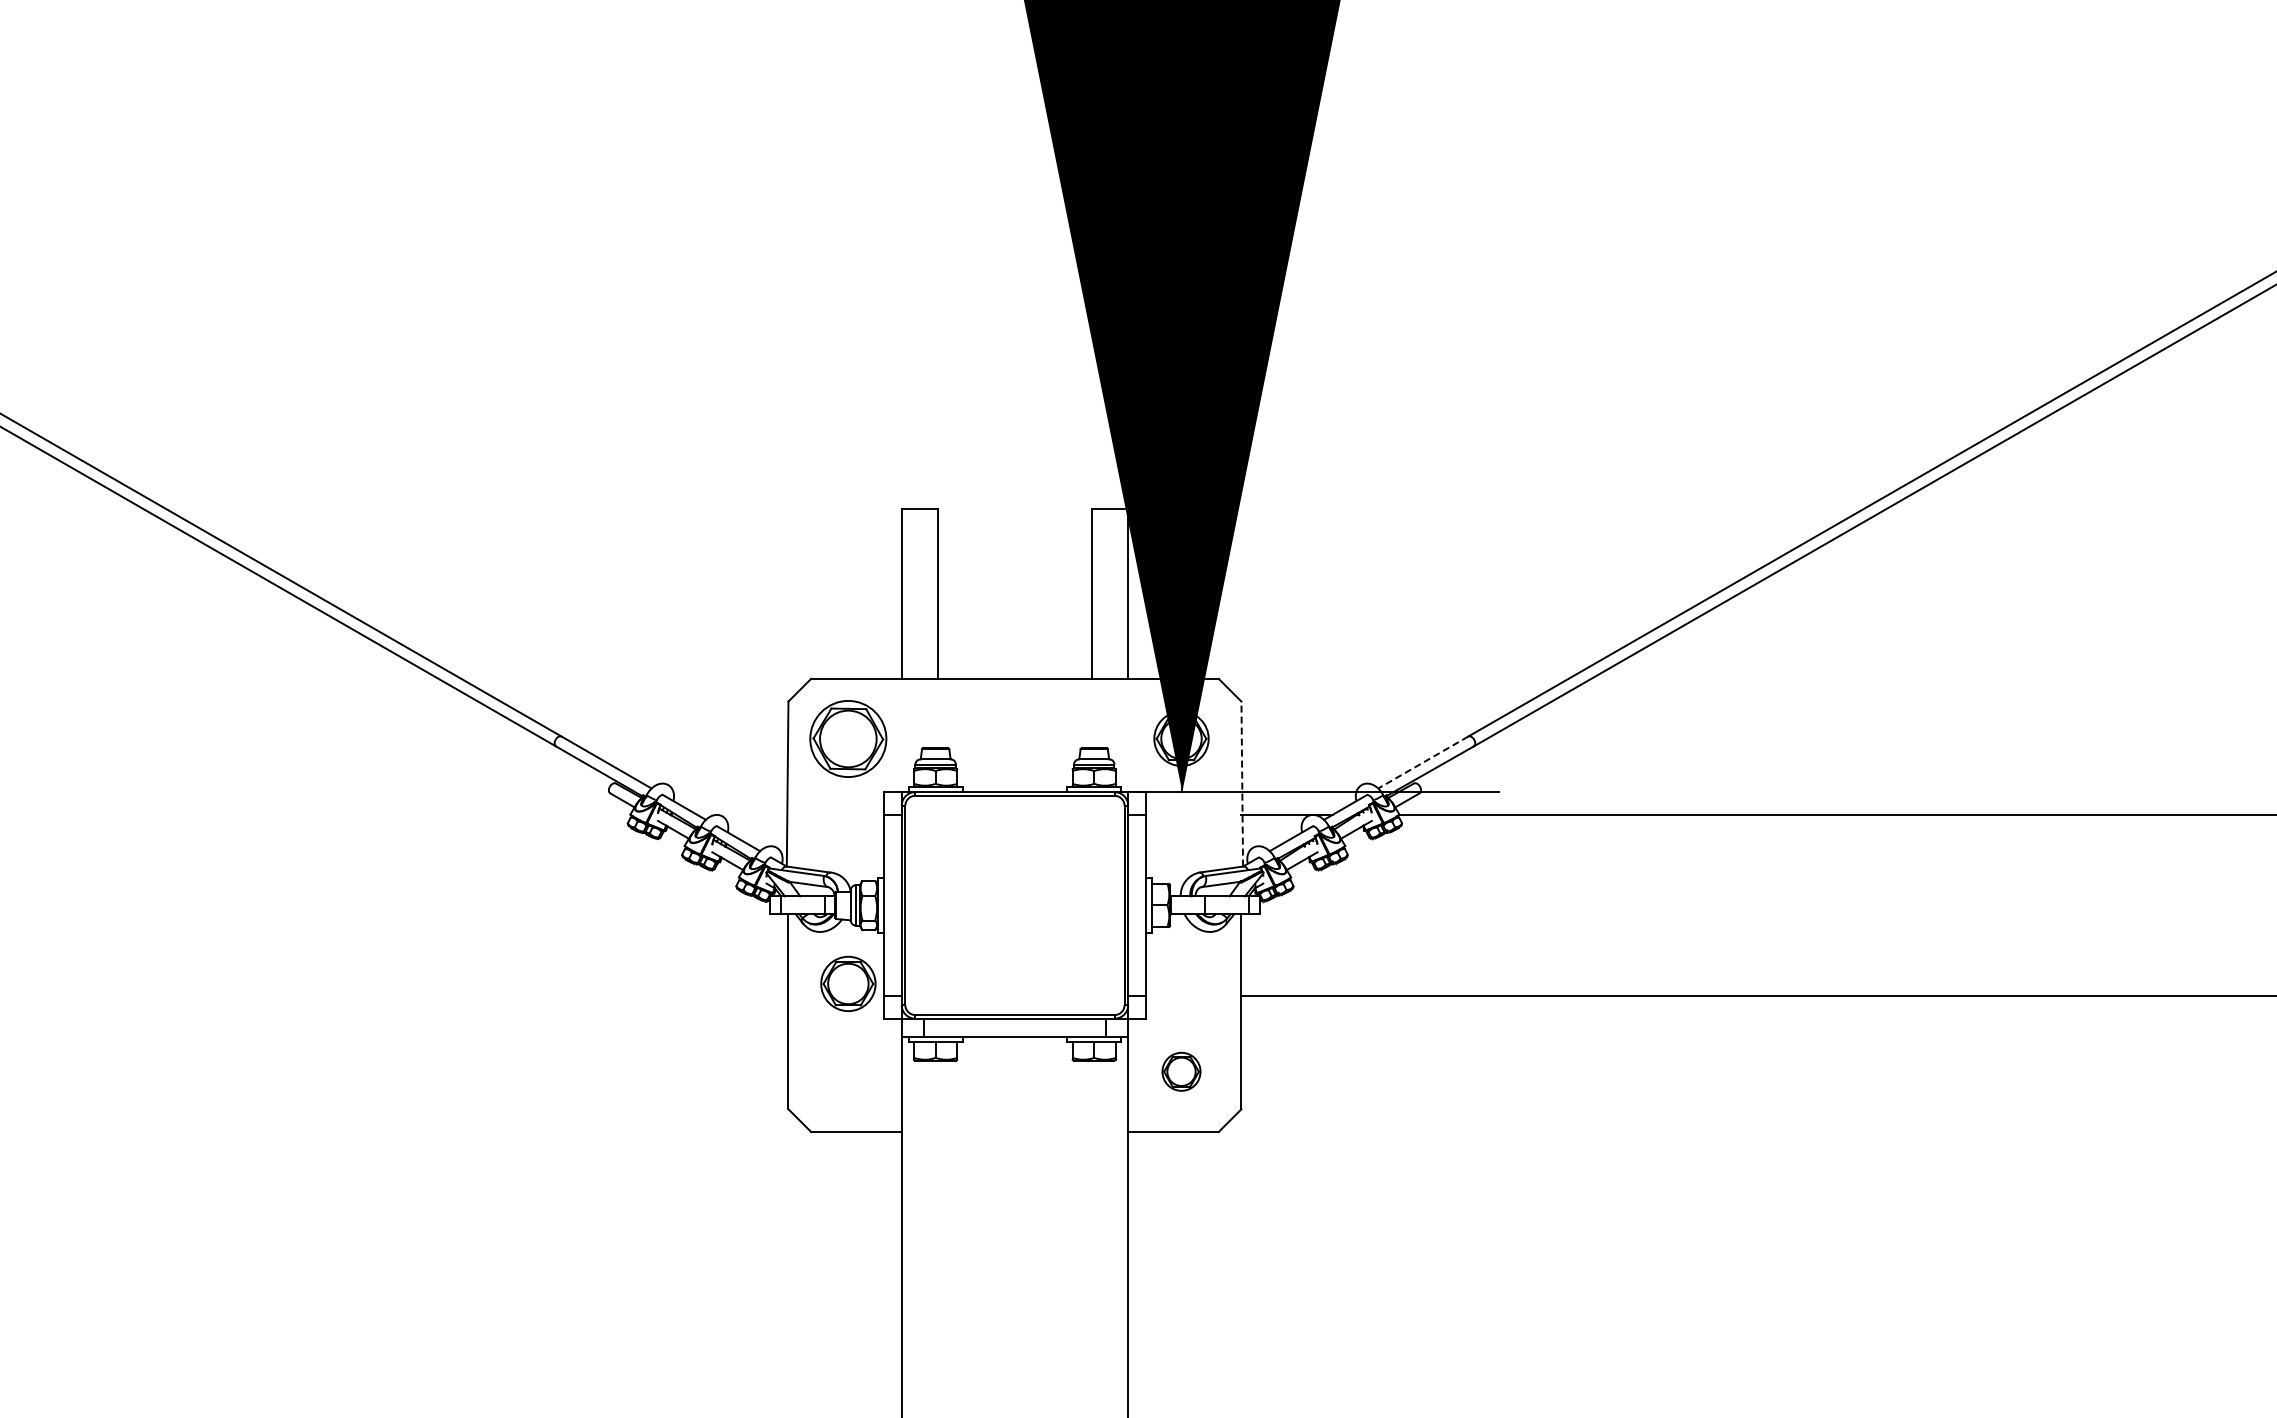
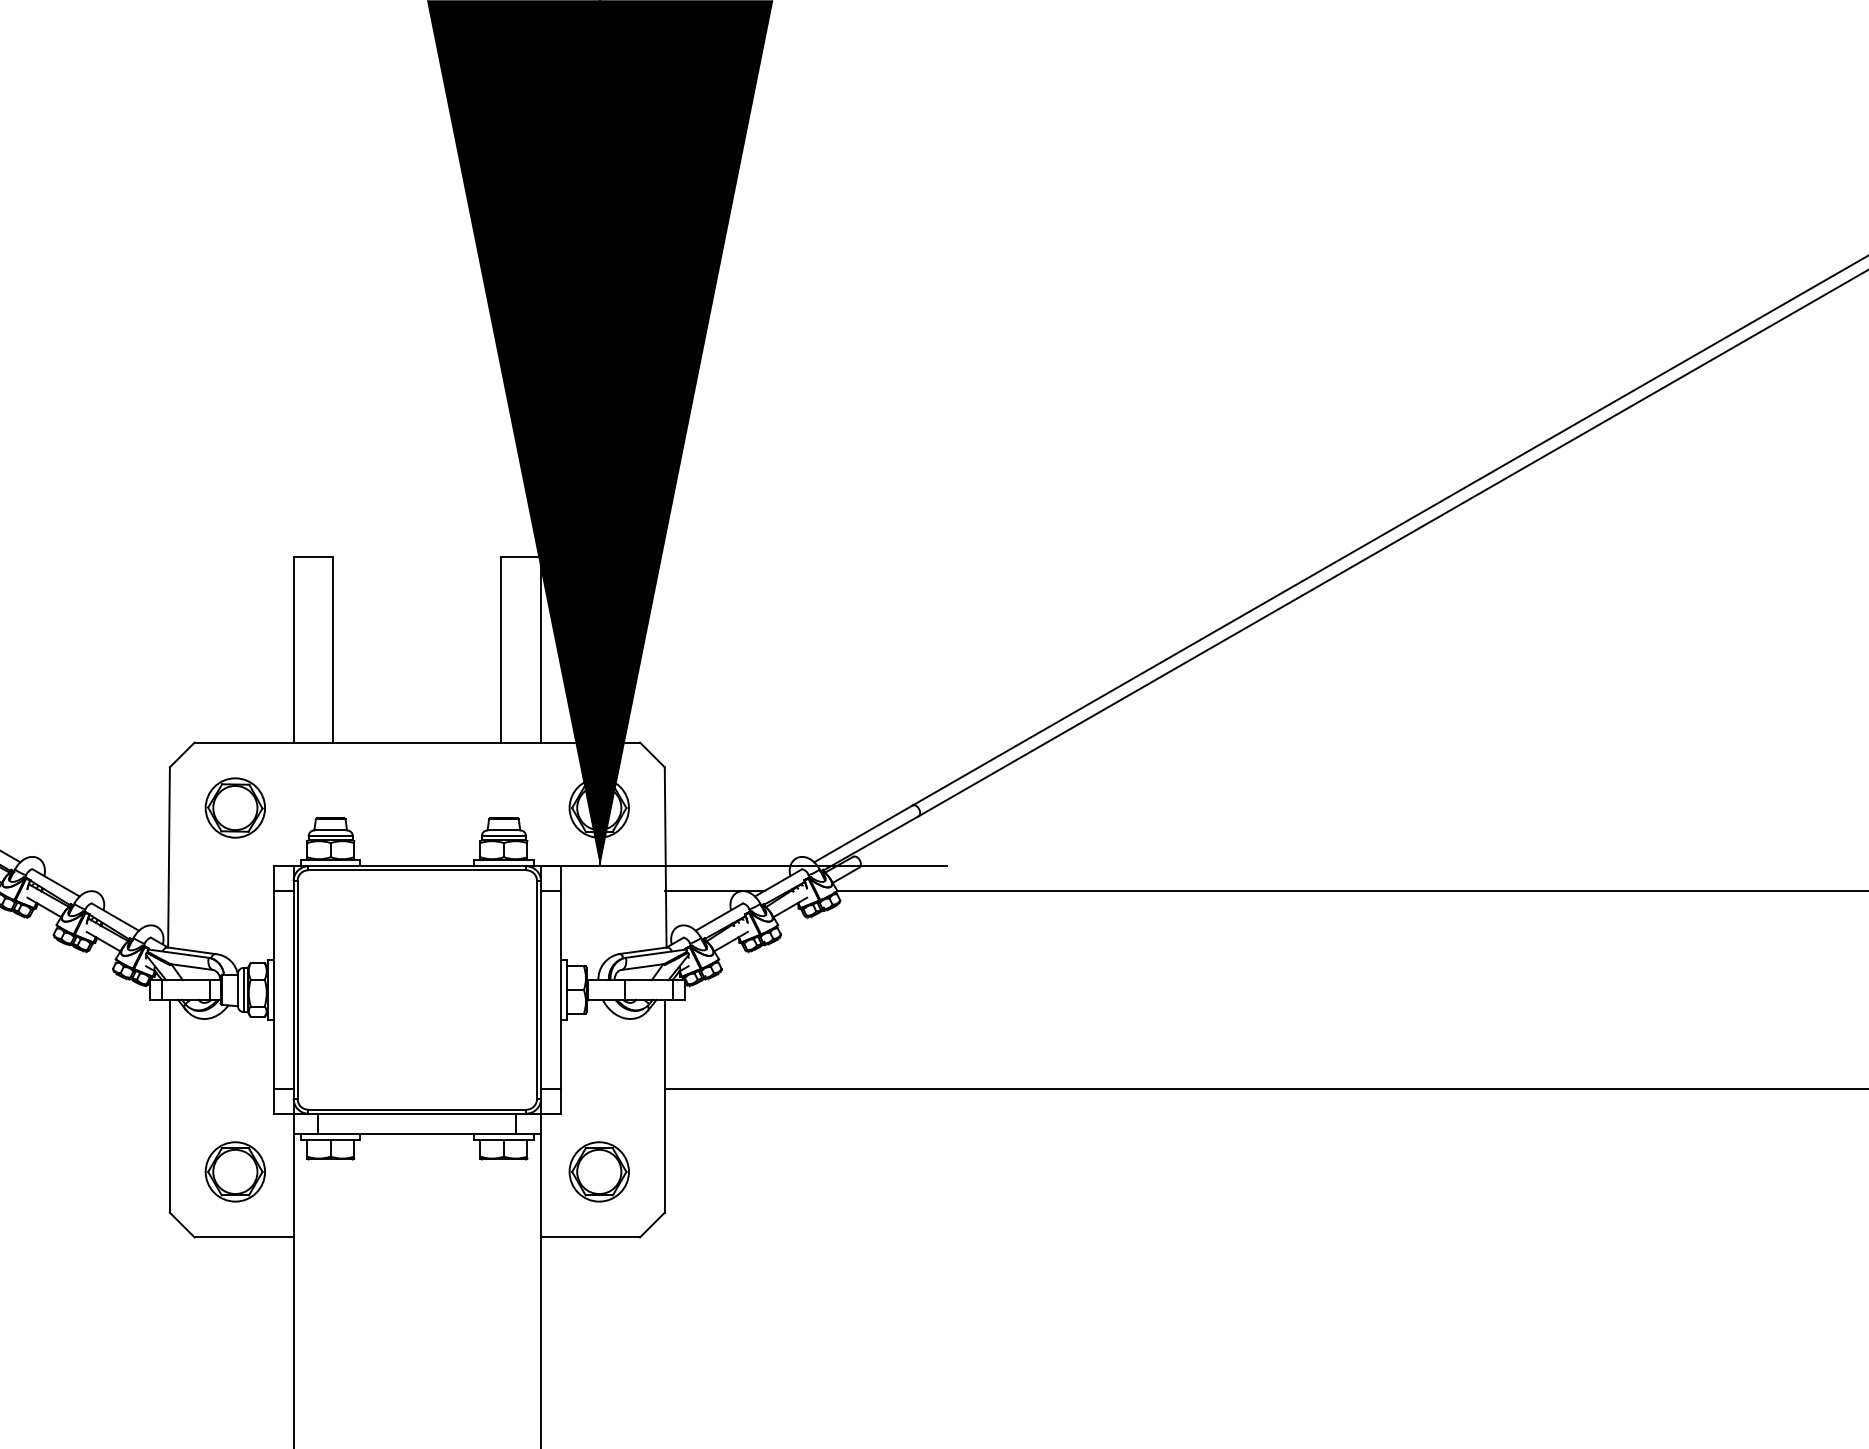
part: (848, 738) -> (235, 807), size x0.71
line: (1423, 762) -> (863, 833), dashed -> solid
line: (1242, 784) -> (665, 857), dashed -> solid
part: (848, 983) -> (235, 1171), moved
part: (1181, 1071) -> (599, 1171), size x1.43

